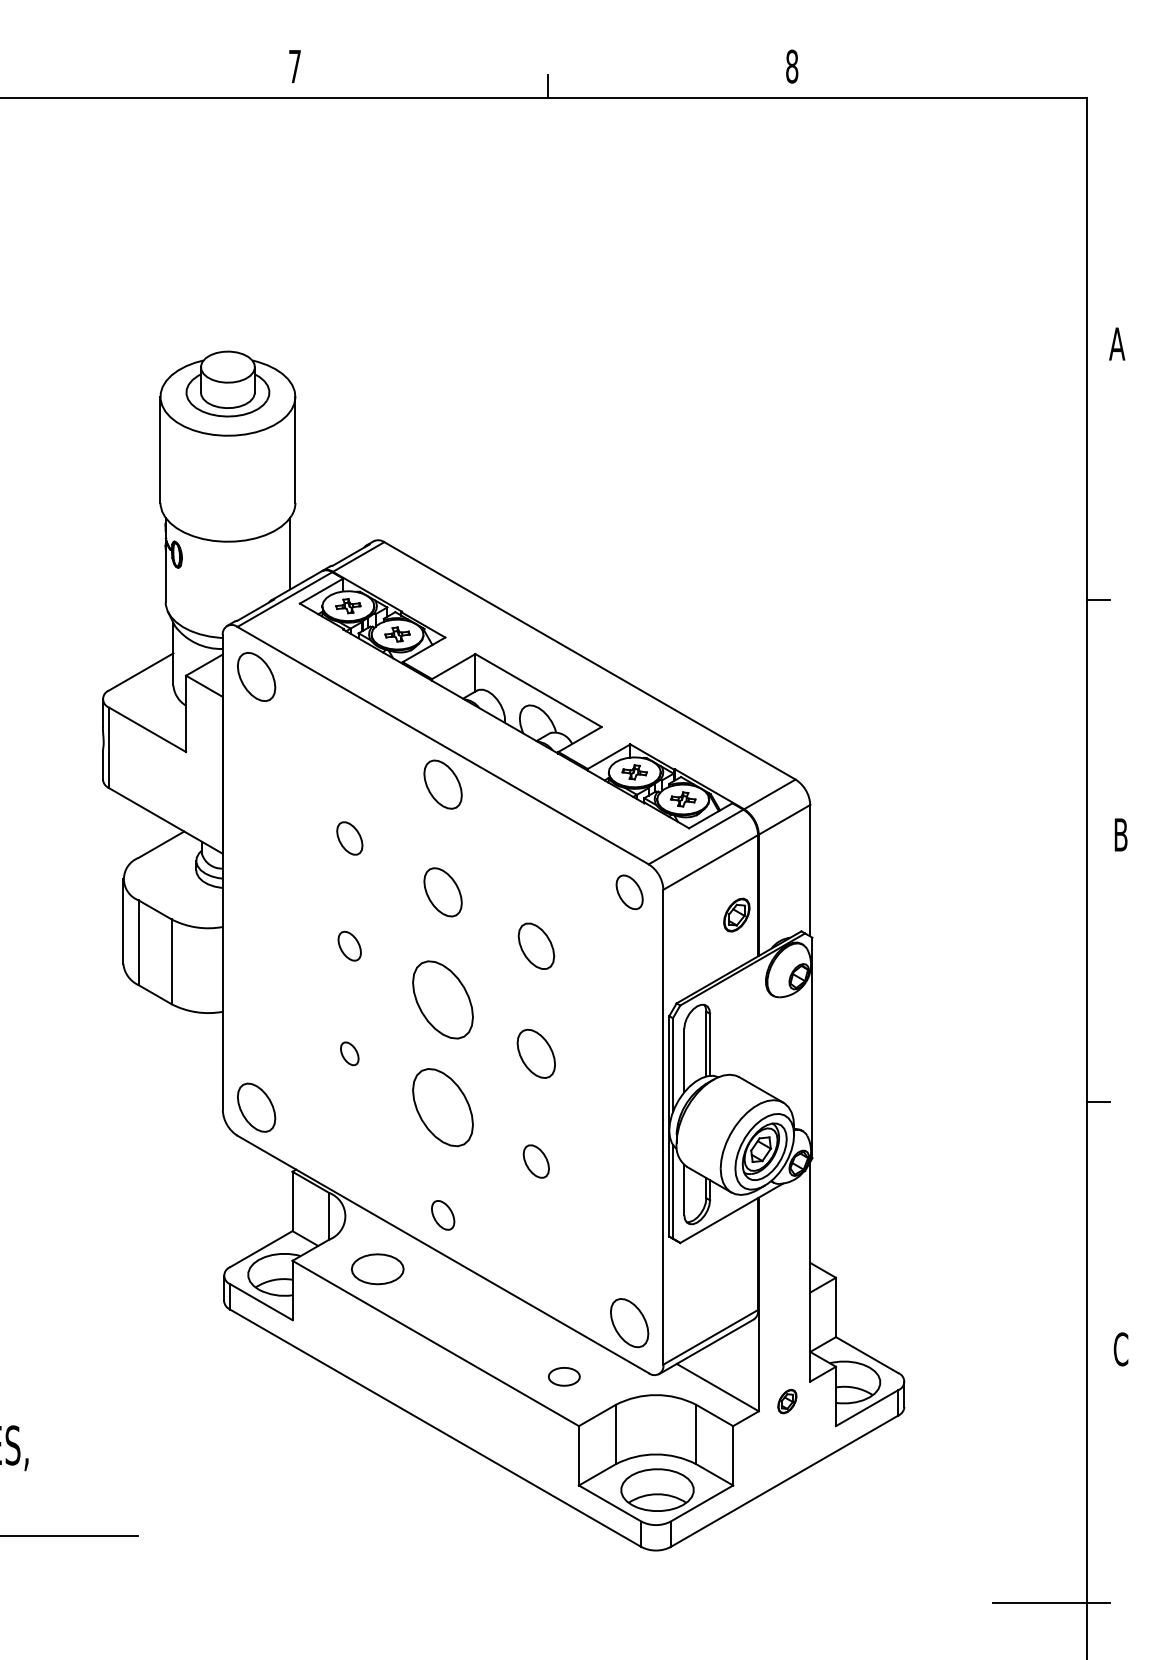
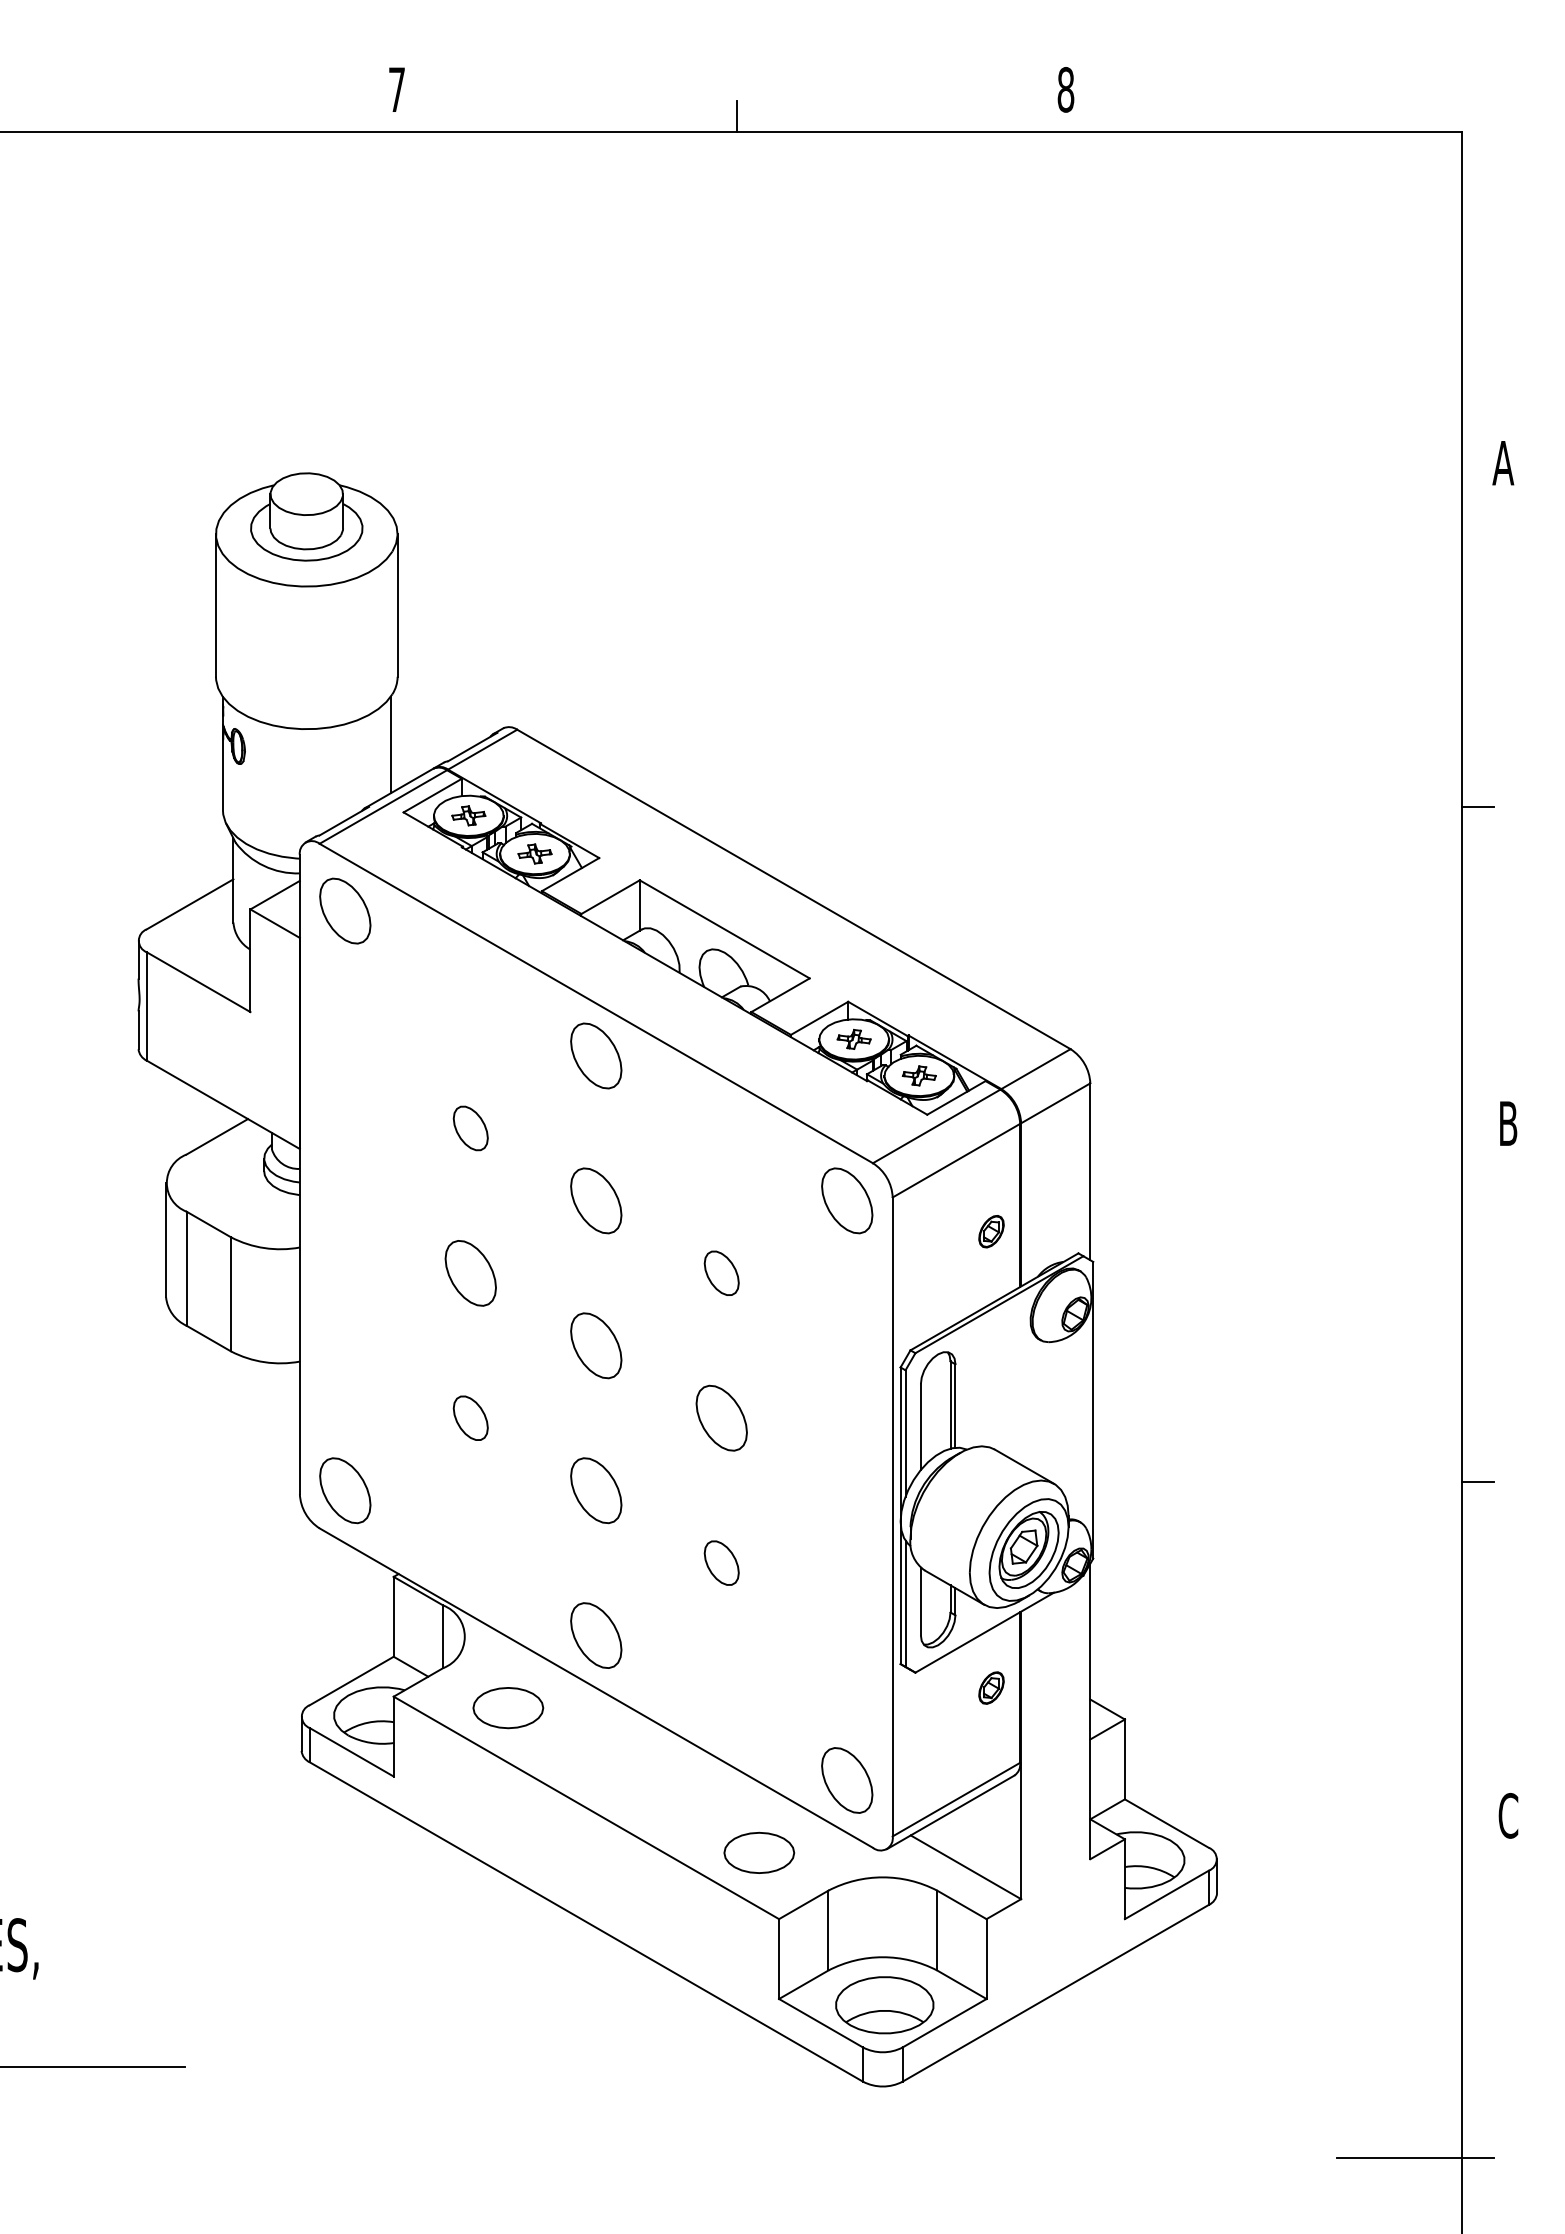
part: (629, 892) -> (847, 1200), size x1.43
part: (736, 915) -> (991, 1231), size x0.71
part: (536, 945) -> (721, 1272), size x0.71
part: (349, 946) -> (470, 1273), size x1.67
part: (443, 999) -> (596, 1345), size x0.62
part: (349, 1053) -> (470, 1417), size x1.43
part: (443, 1107) -> (596, 1490), size x0.62
part: (443, 1215) -> (596, 1635), size x1.67
part: (564, 1376) -> (759, 1852), size x1.67
part: (787, 1401) -> (991, 1687), moved

